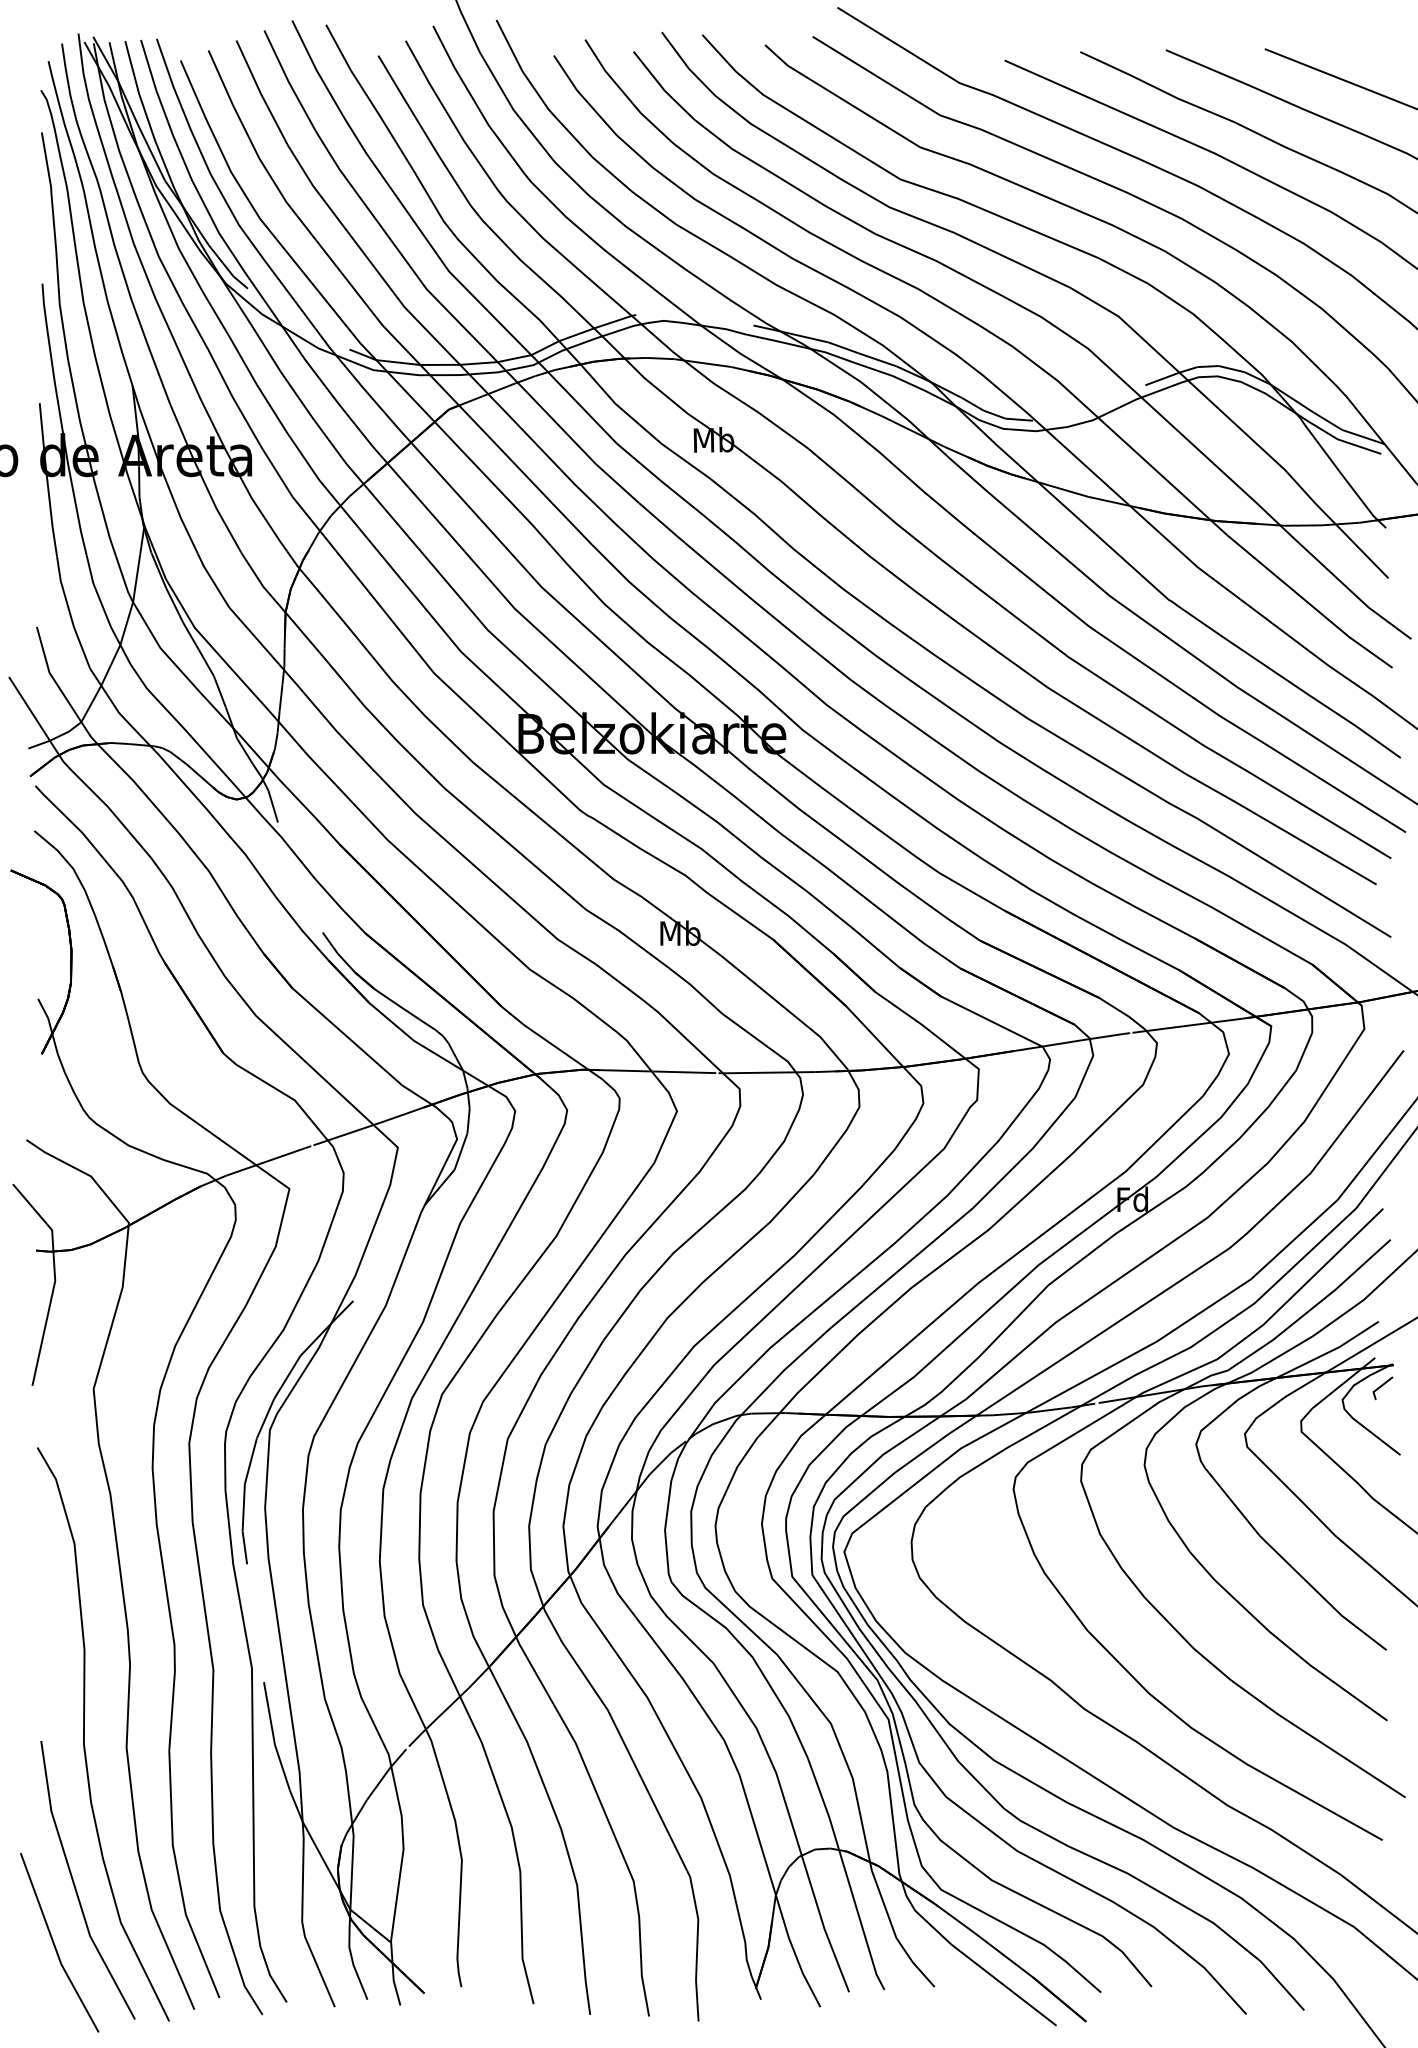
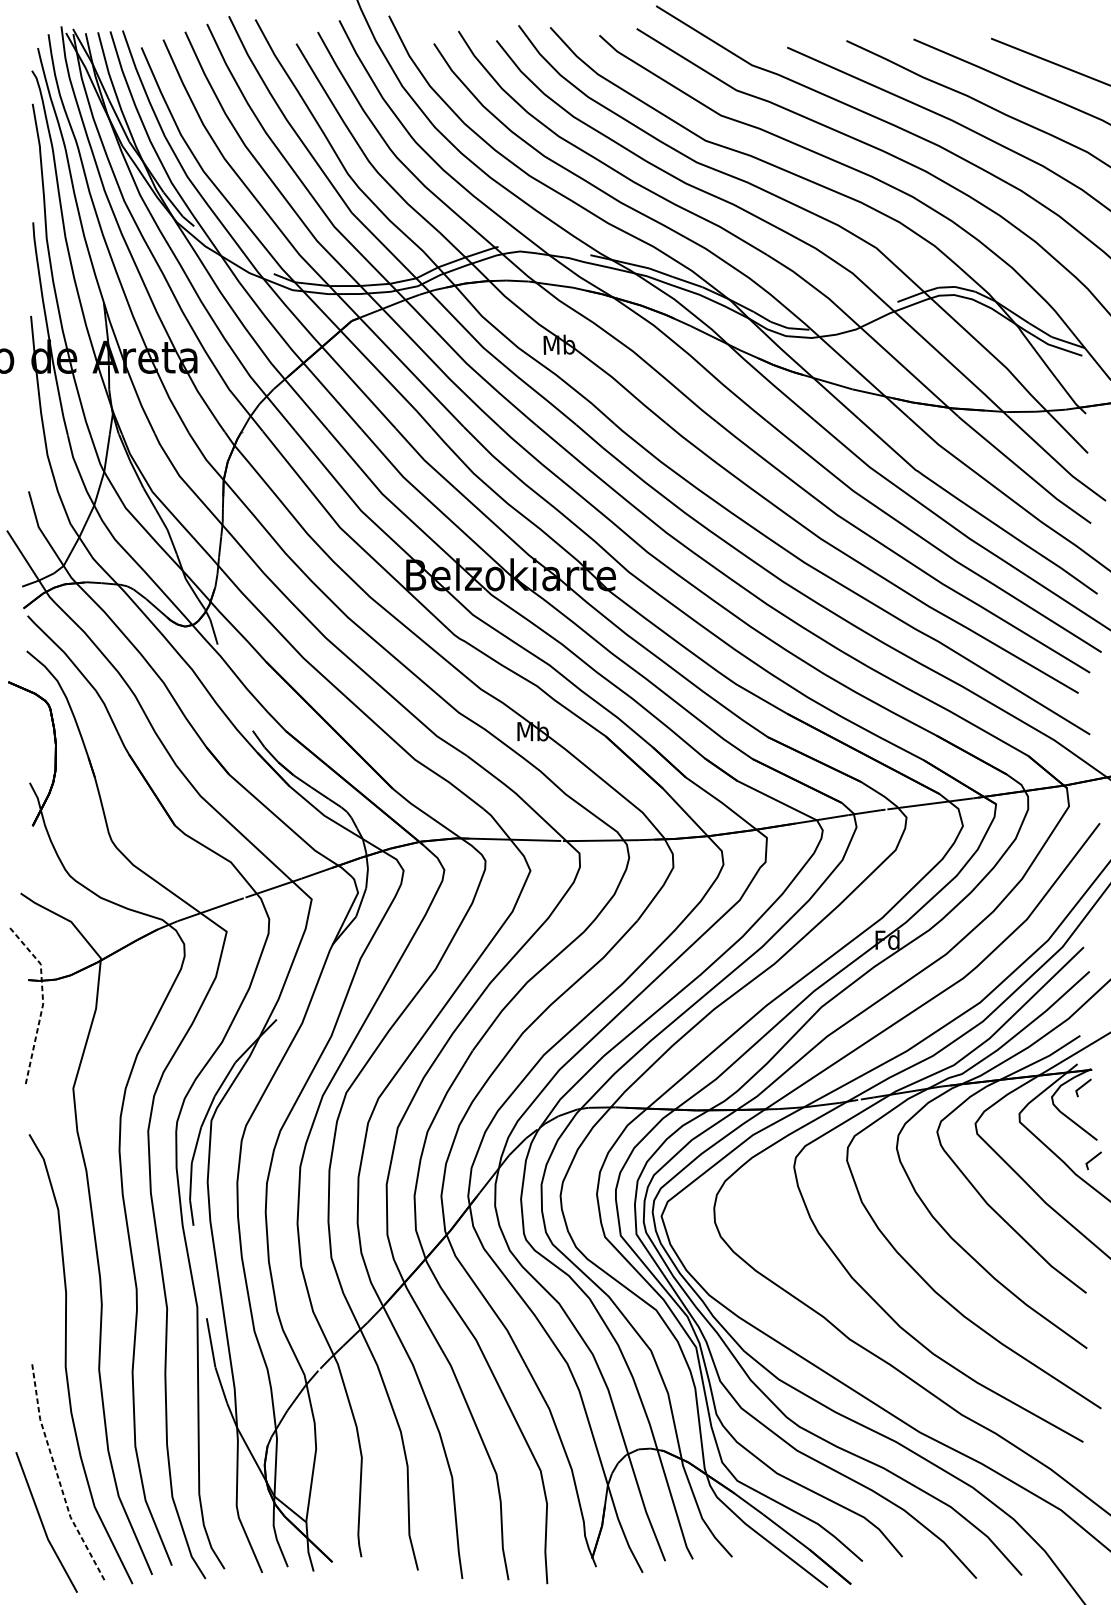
line: (55, 1279) -> (43, 1002), solid -> dashed
line: (1394, 1480) -> (1092, 1160), added
line: (74, 1884) -> (58, 1476), solid -> dashed

